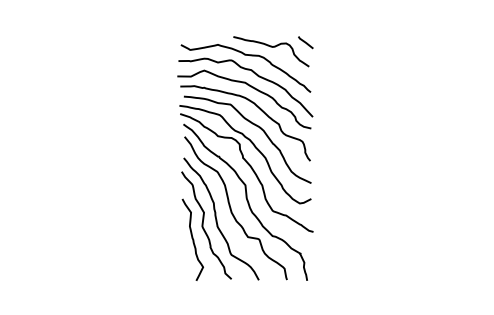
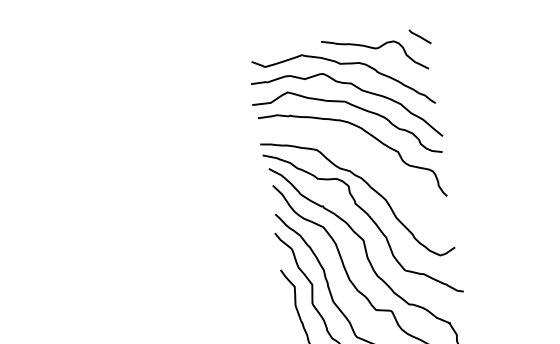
curve: (257, 127) -> (369, 160), removed

